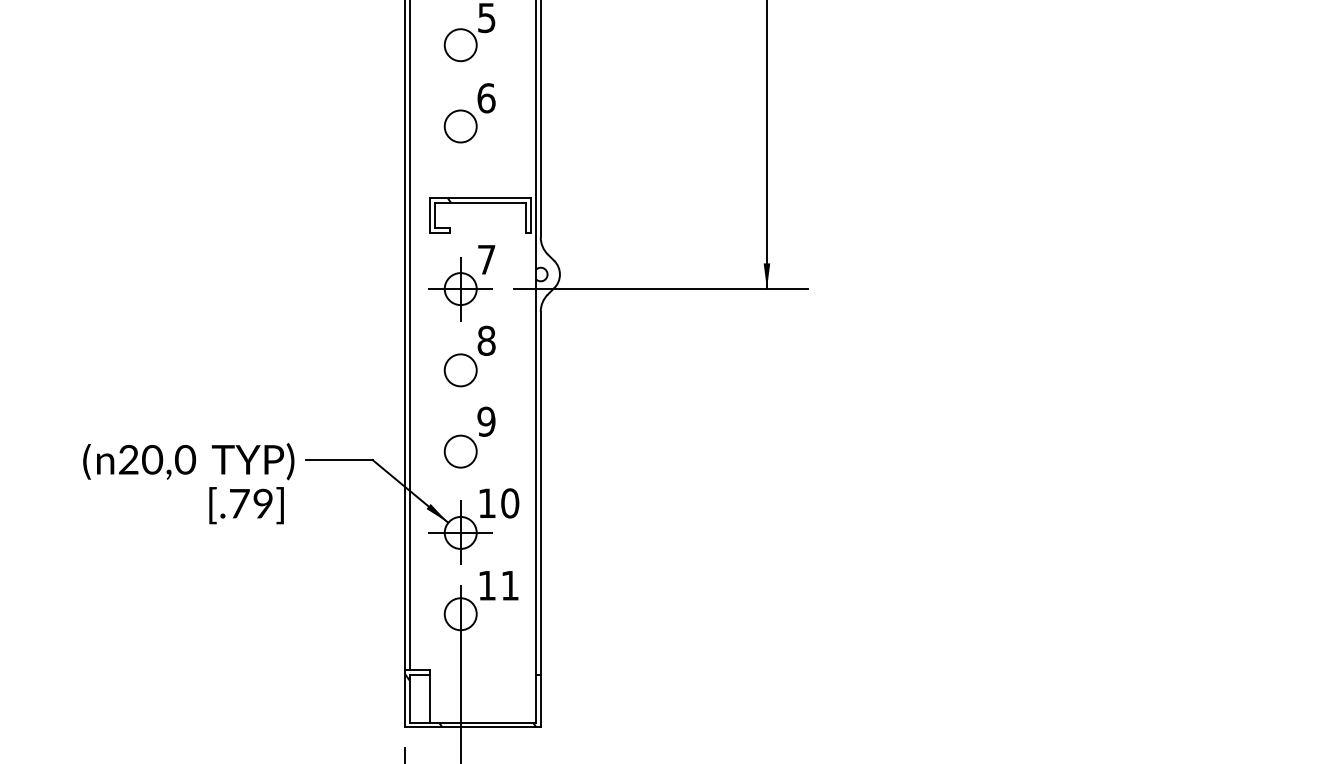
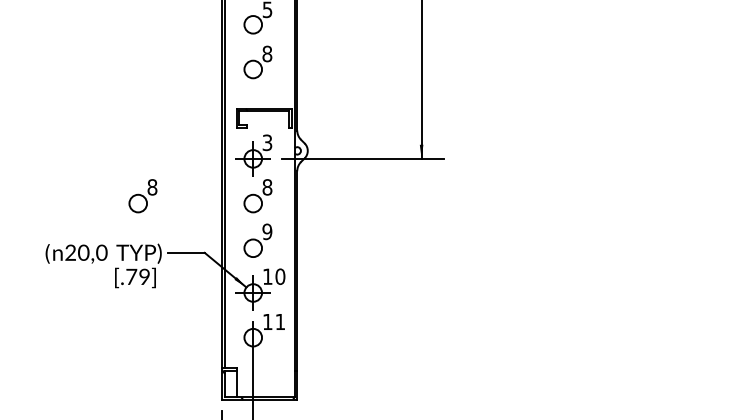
text: (486, 97) -> (267, 53), 6 -> 8
text: (486, 259) -> (267, 142), 7 -> 3
part: (259, 357) -> (142, 196), added

